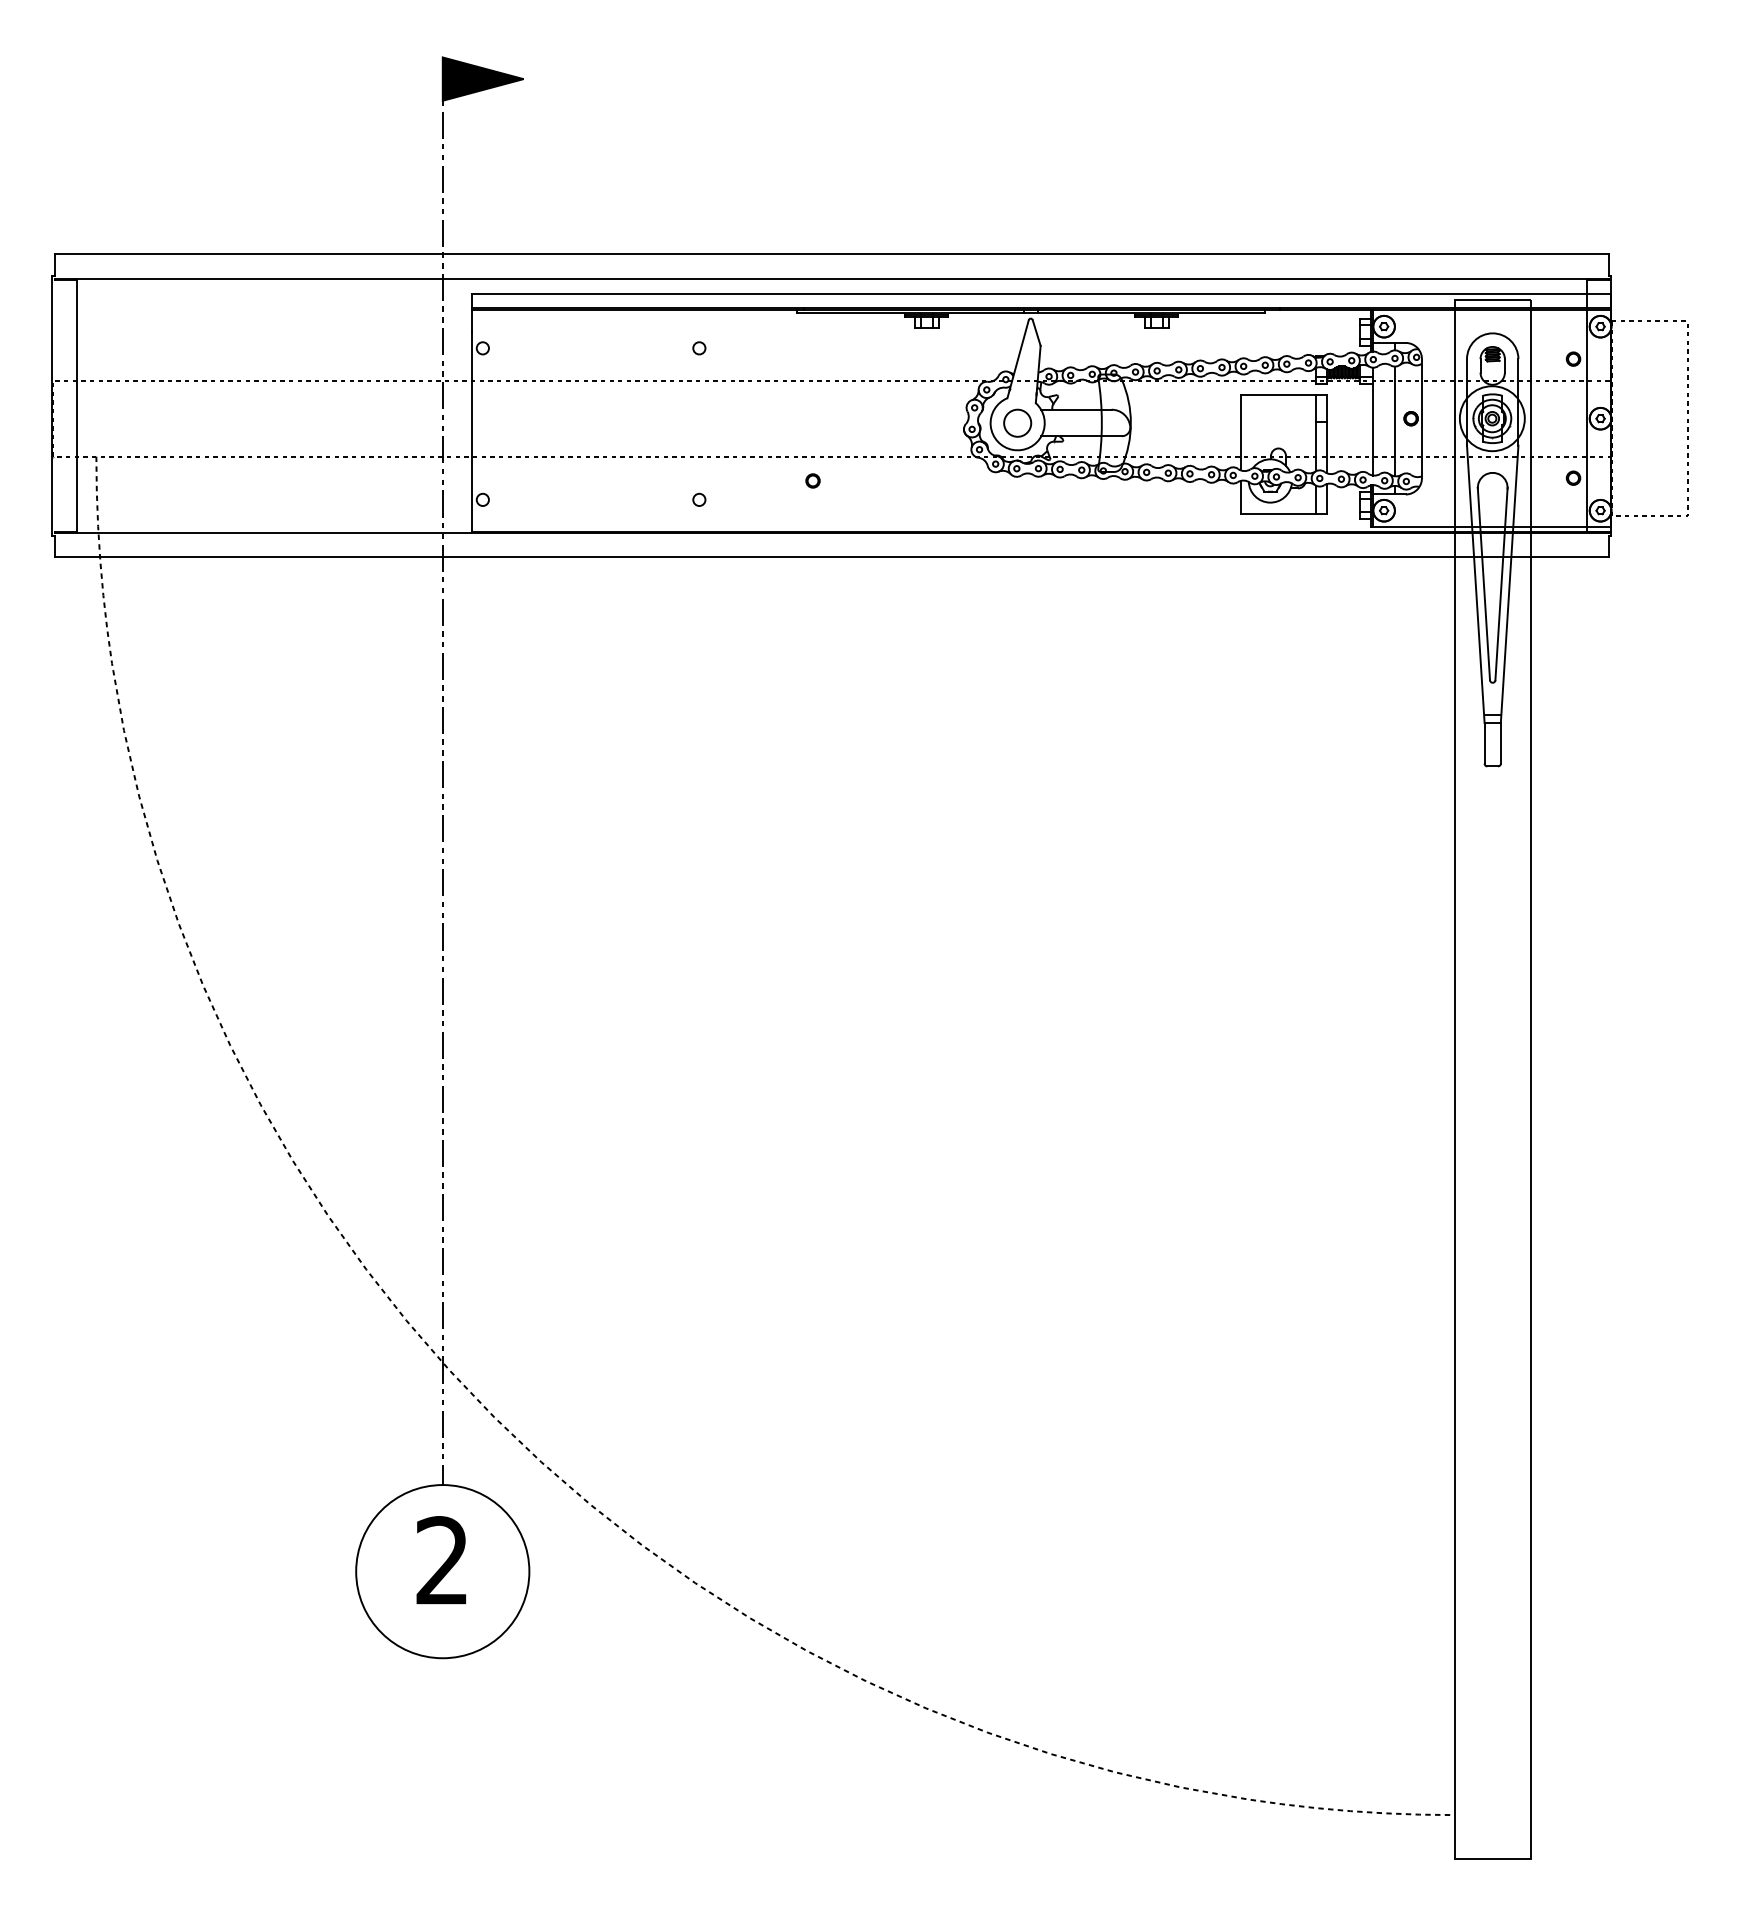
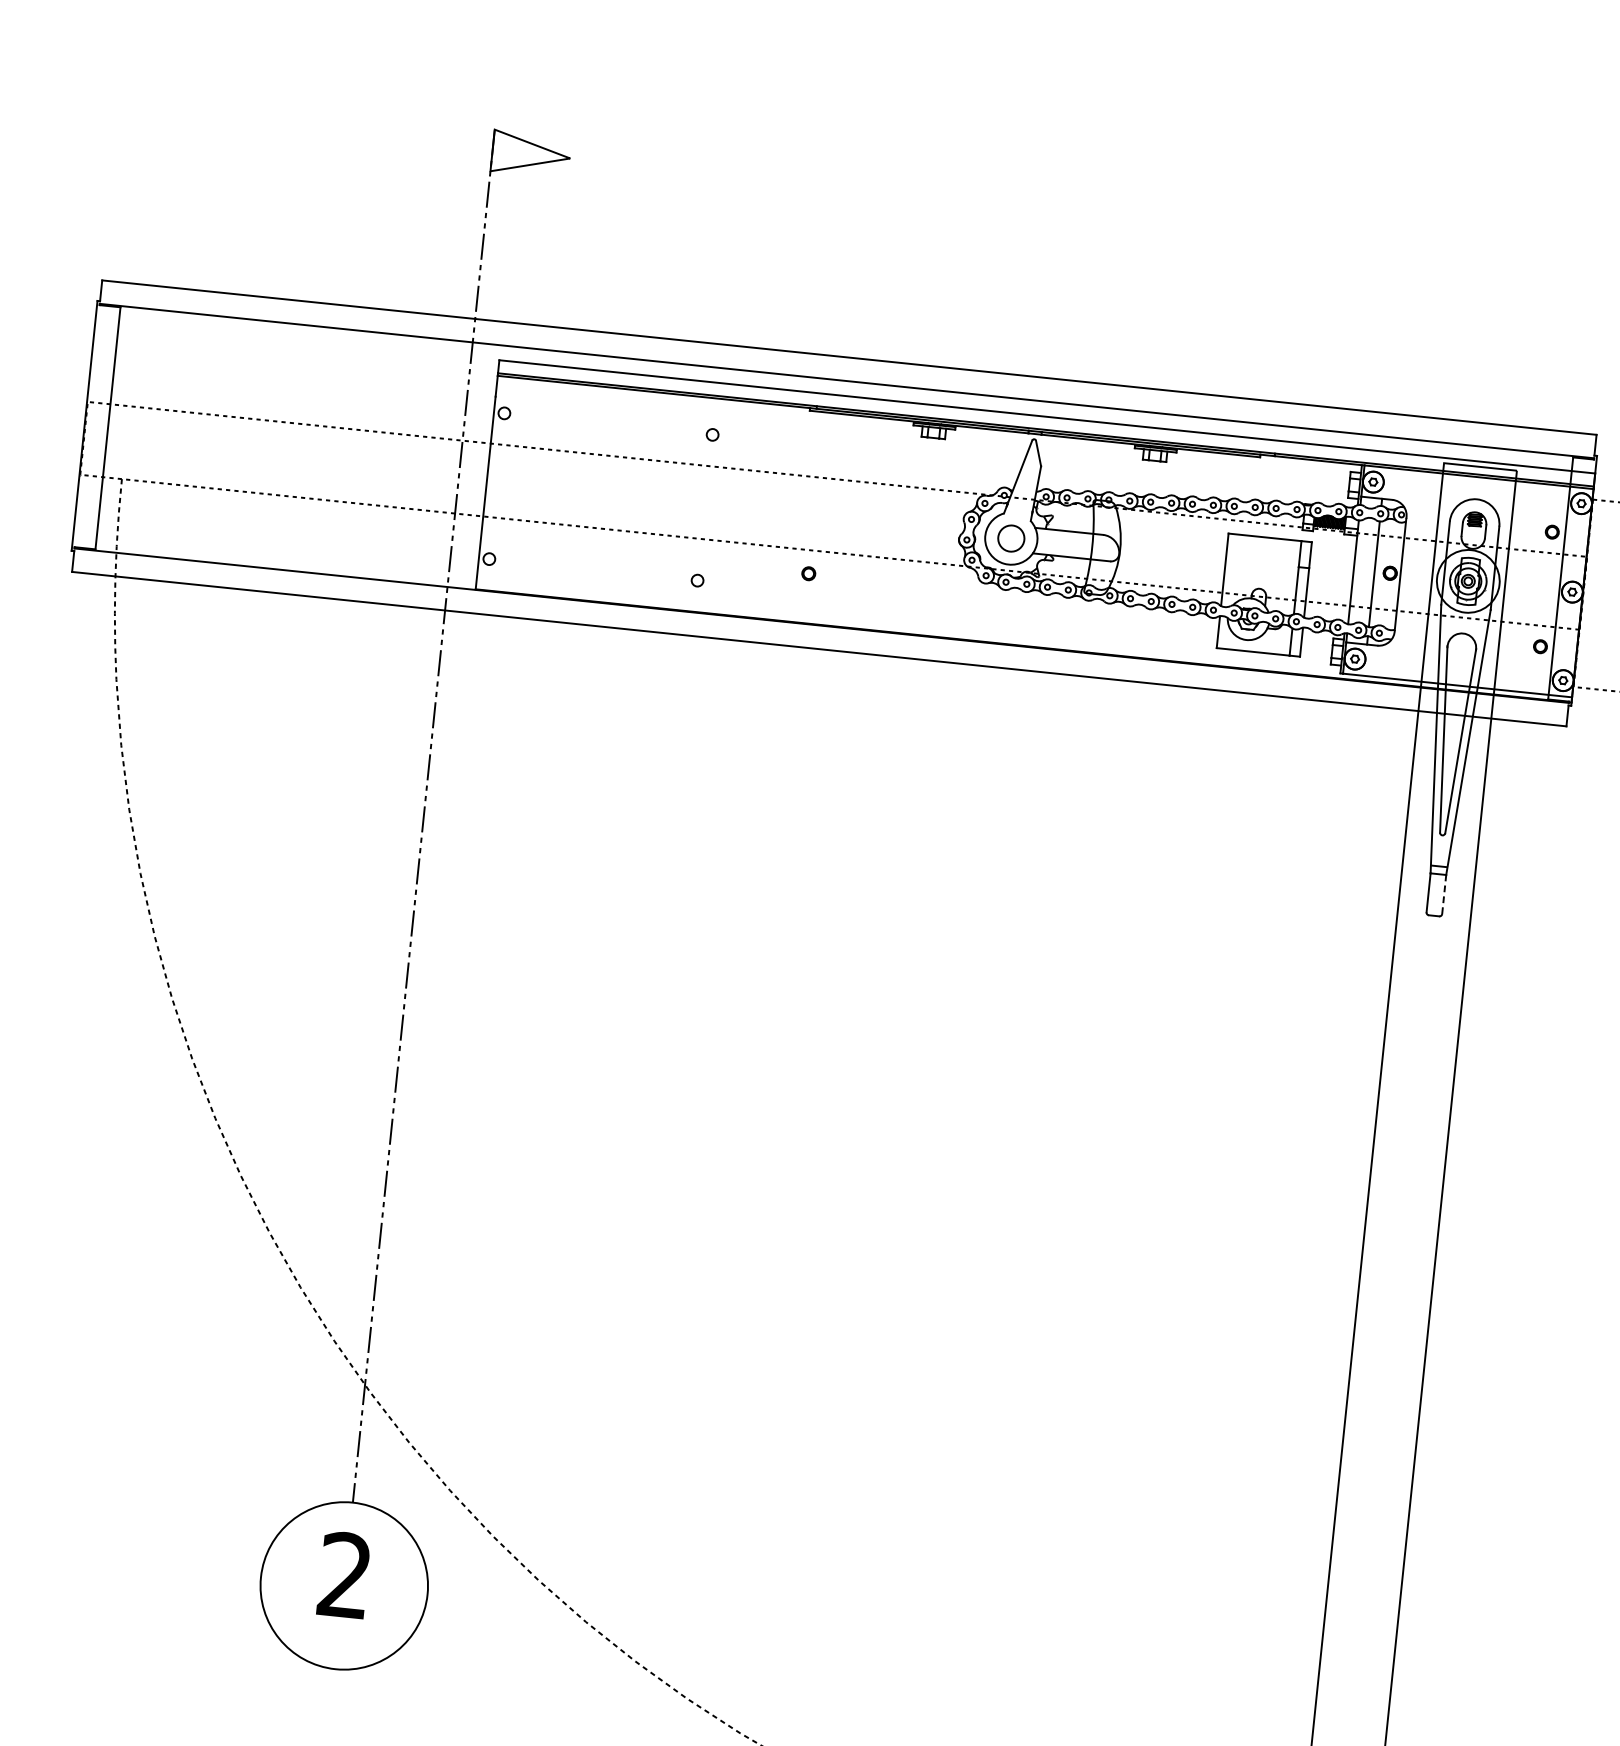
fill: (482, 78) -> (530, 153), removed
line: (1500, 742) -> (1443, 893), solid -> dashed

